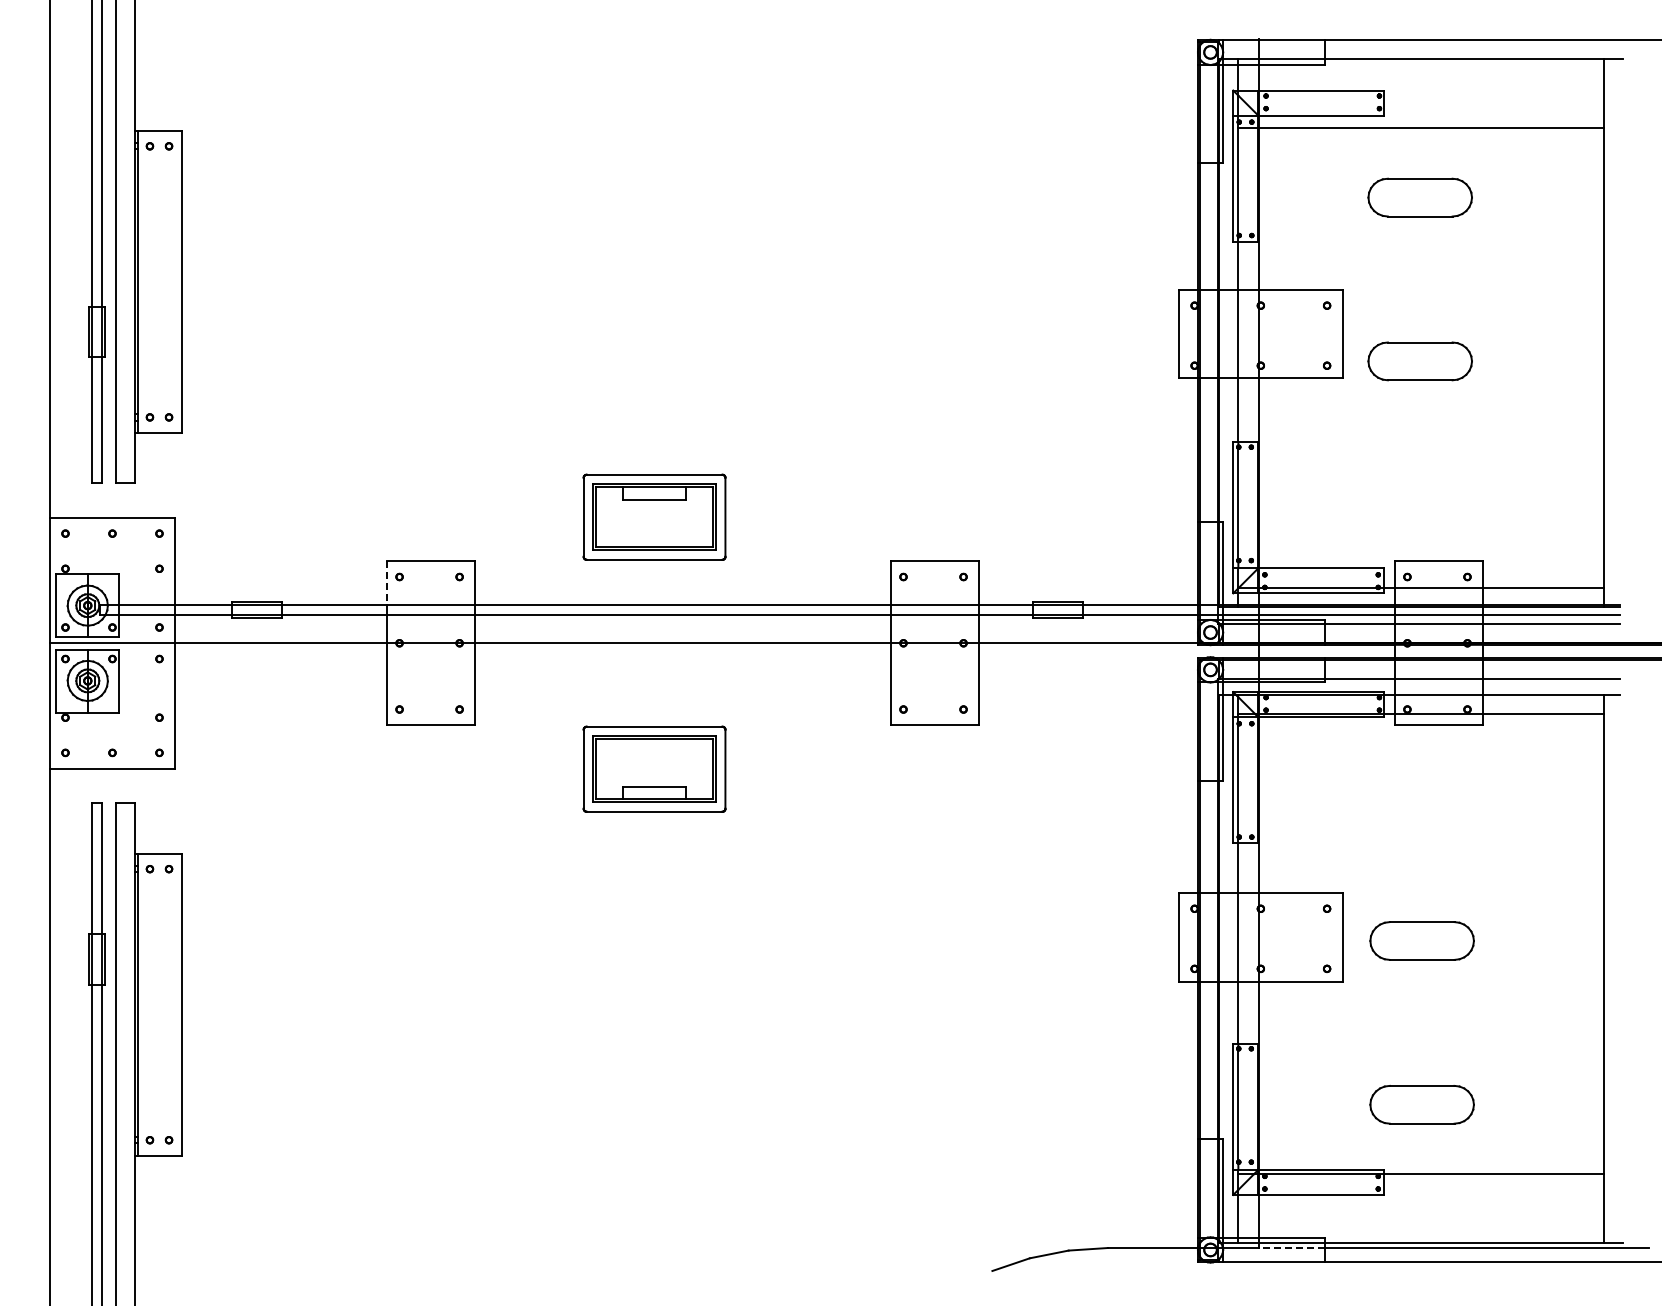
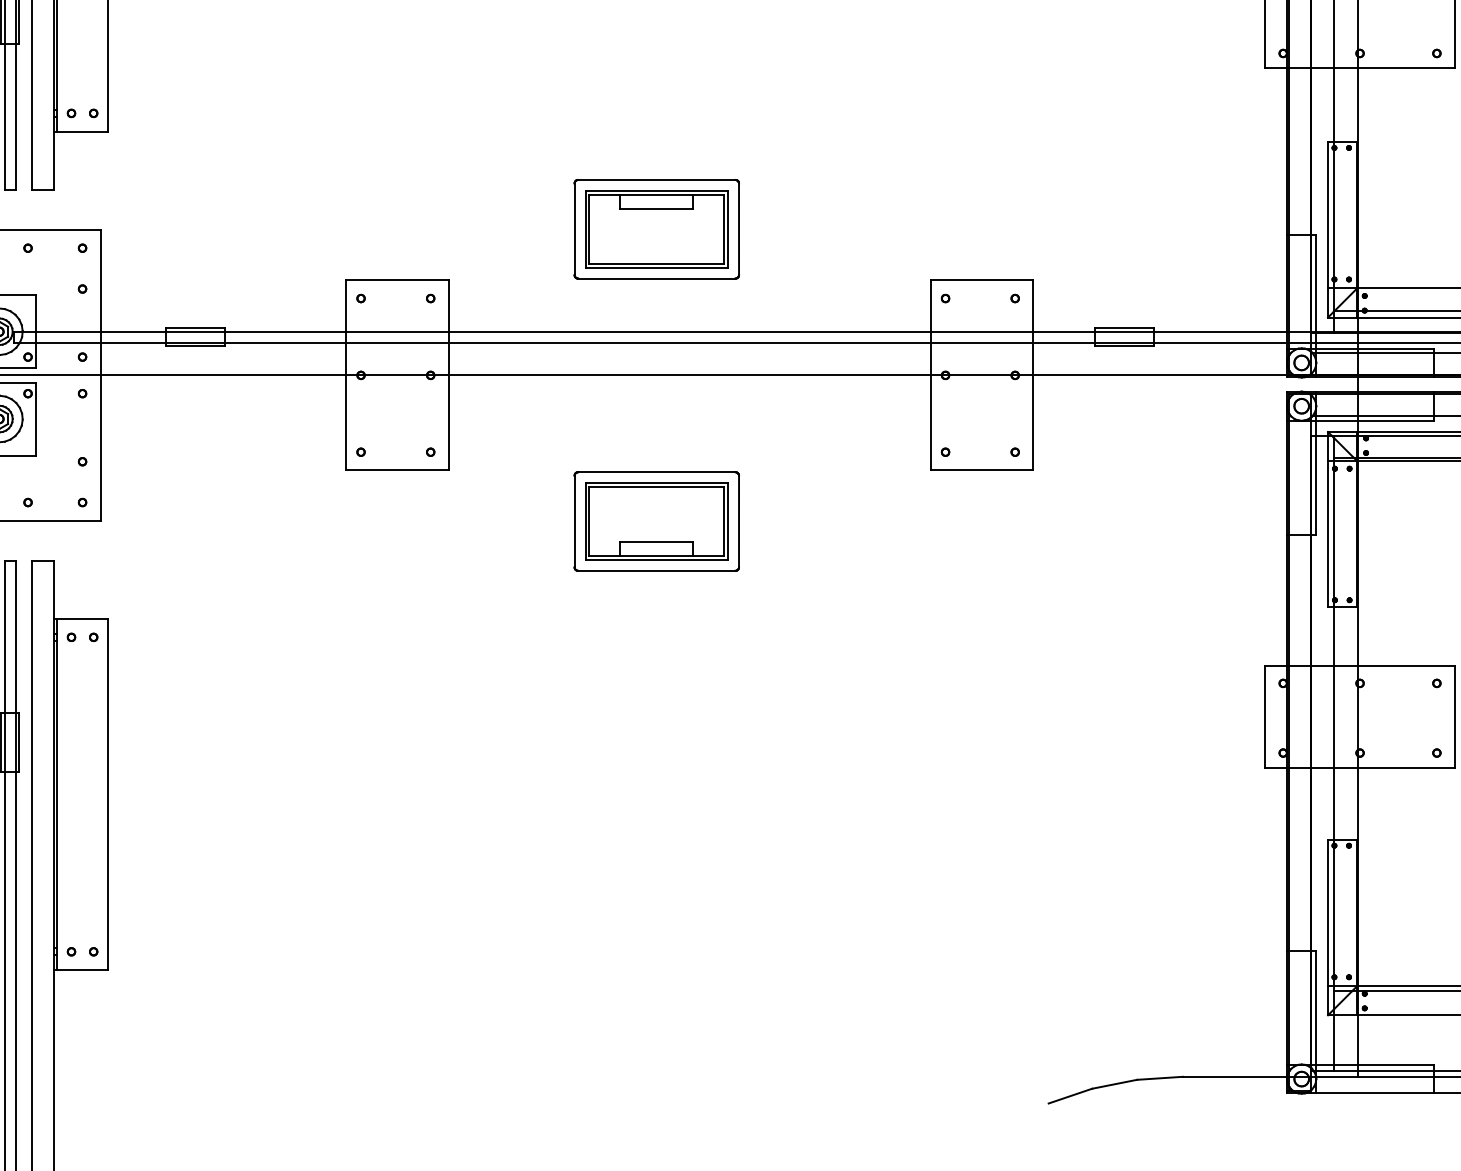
line: (386, 583) -> (345, 306), dashed -> solid
line: (1291, 1248) -> (1395, 1077), dashed -> solid

